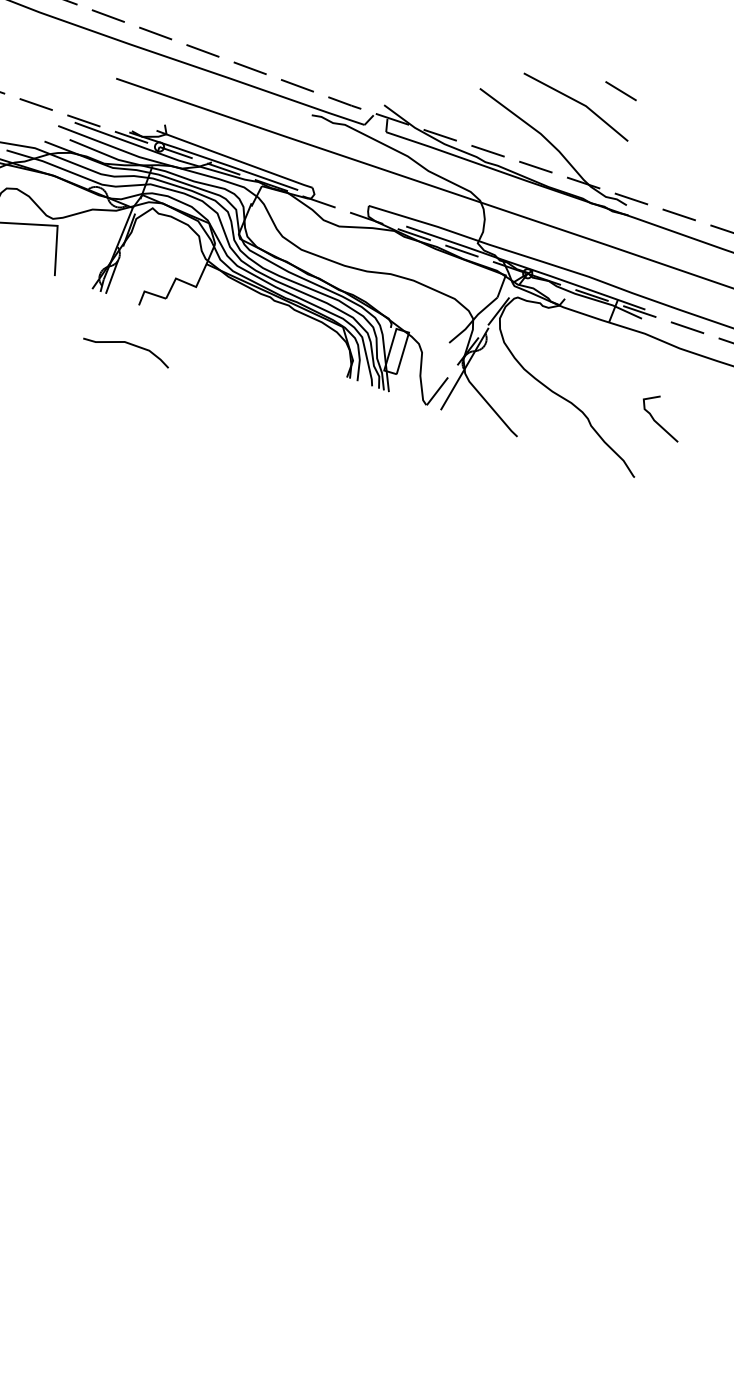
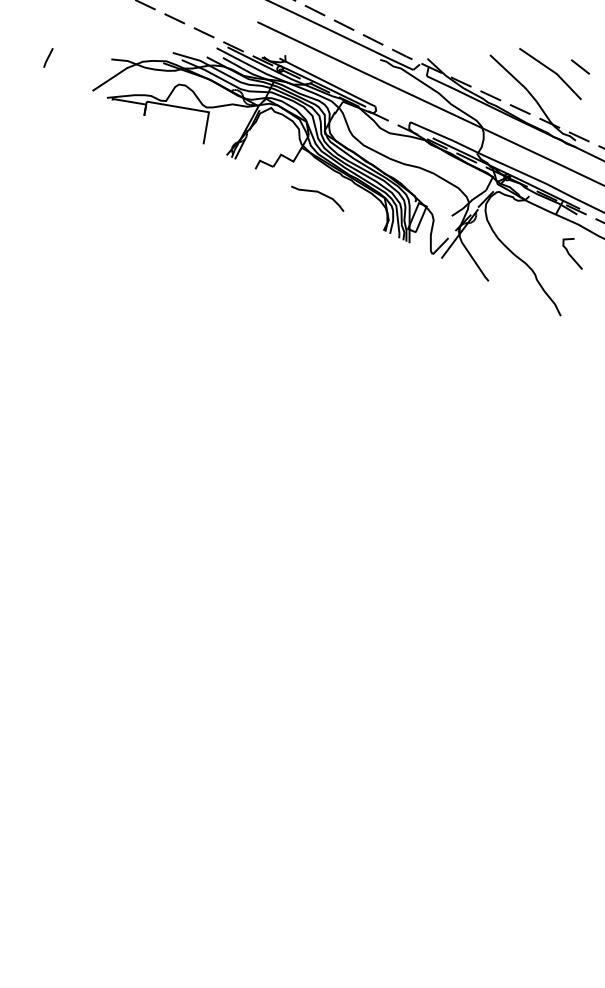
curve: (129, 345) -> (320, 194), moved
curve: (657, 421) -> (570, 254), moved

